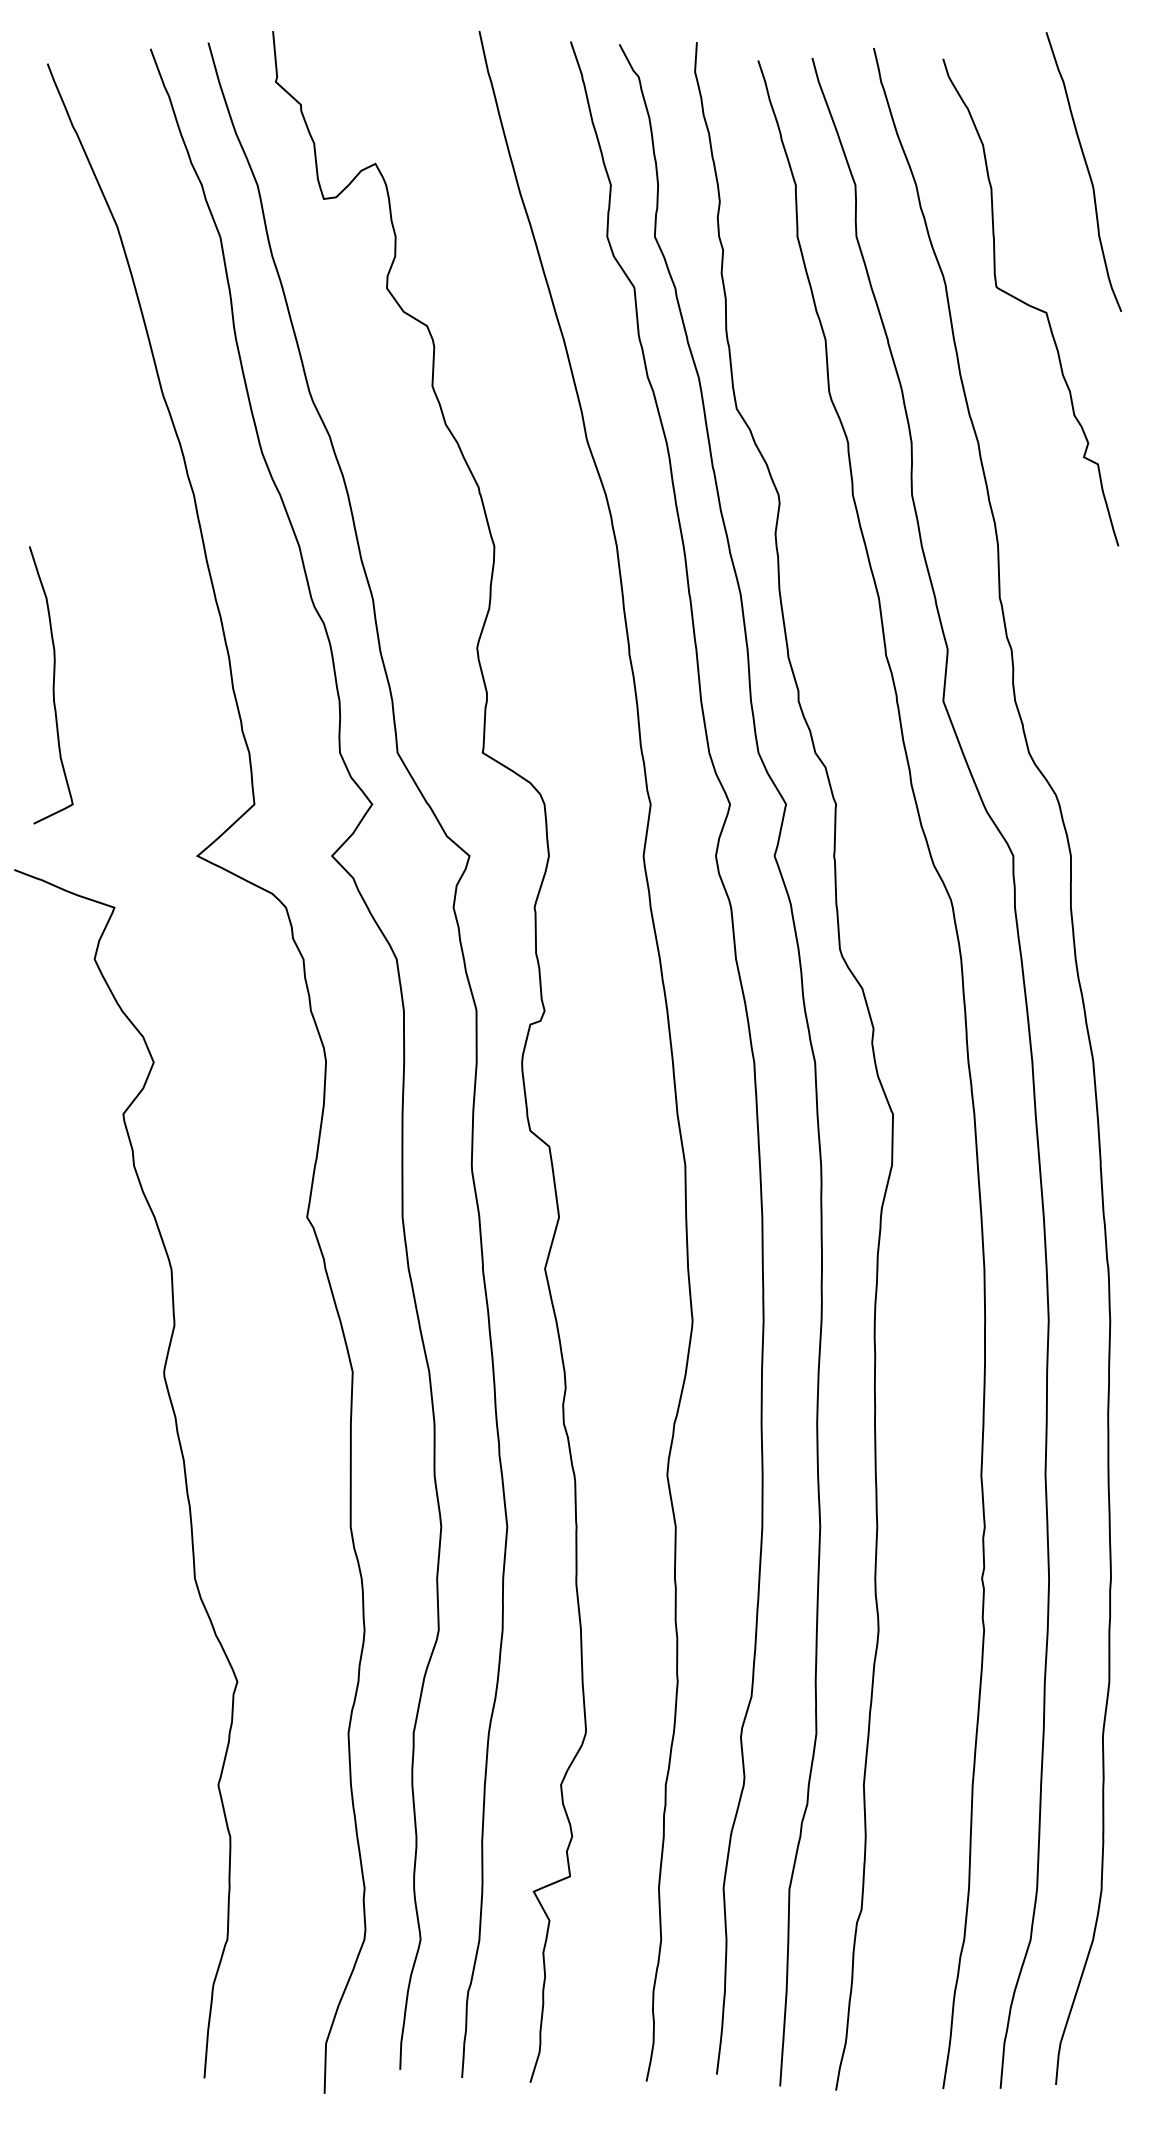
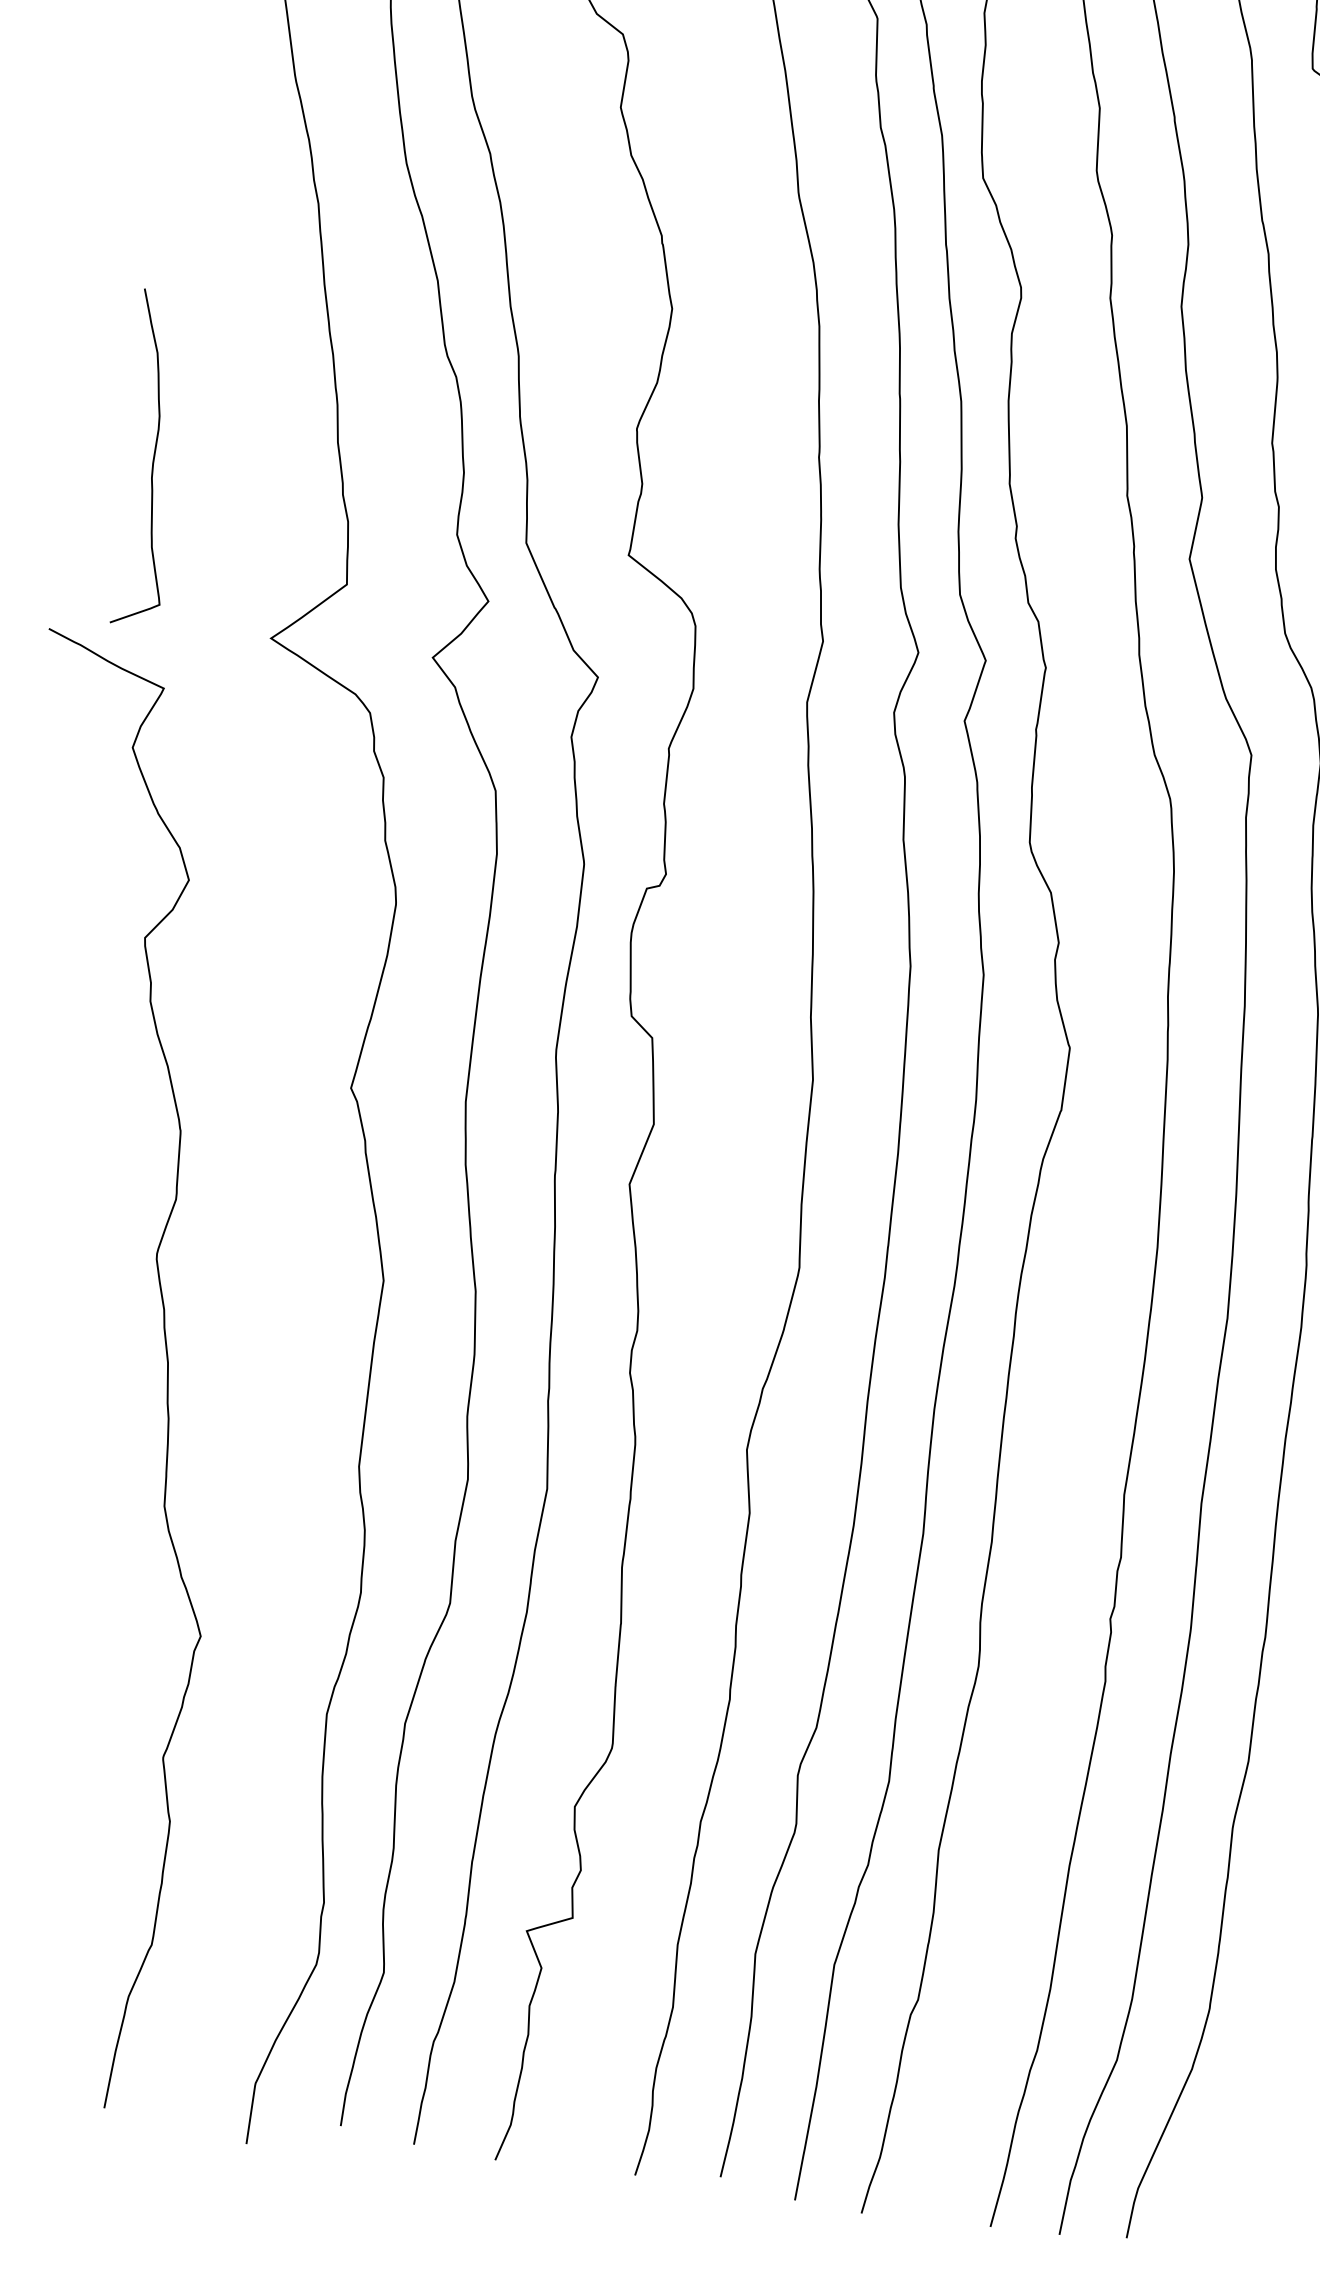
curve: (52, 685) -> (152, 459), moved

